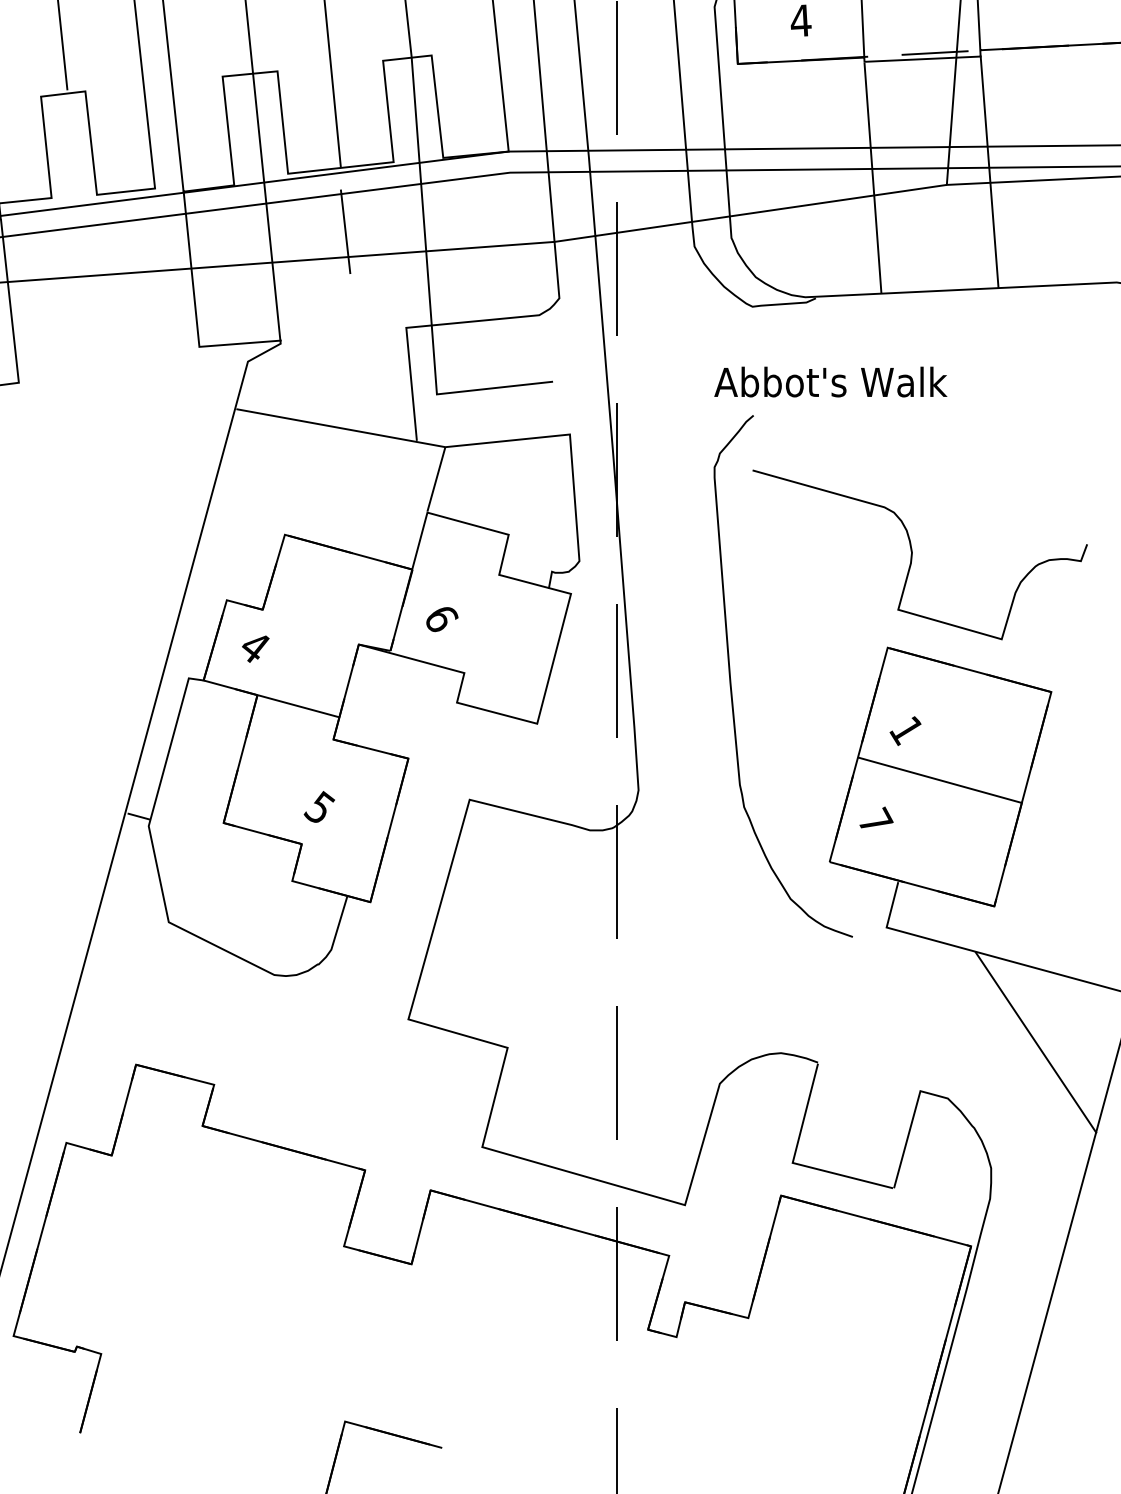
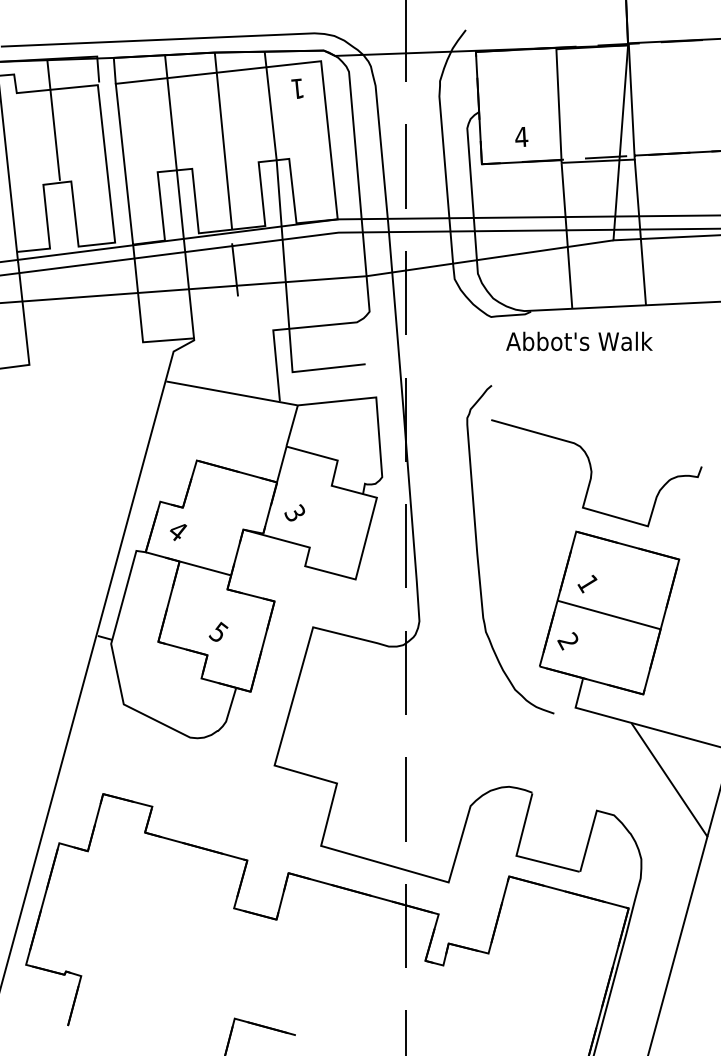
text: (830, 382) -> (579, 341), moved
text: (441, 617) -> (295, 512), 6 -> 3
text: (875, 820) -> (568, 640), 7 -> 2

